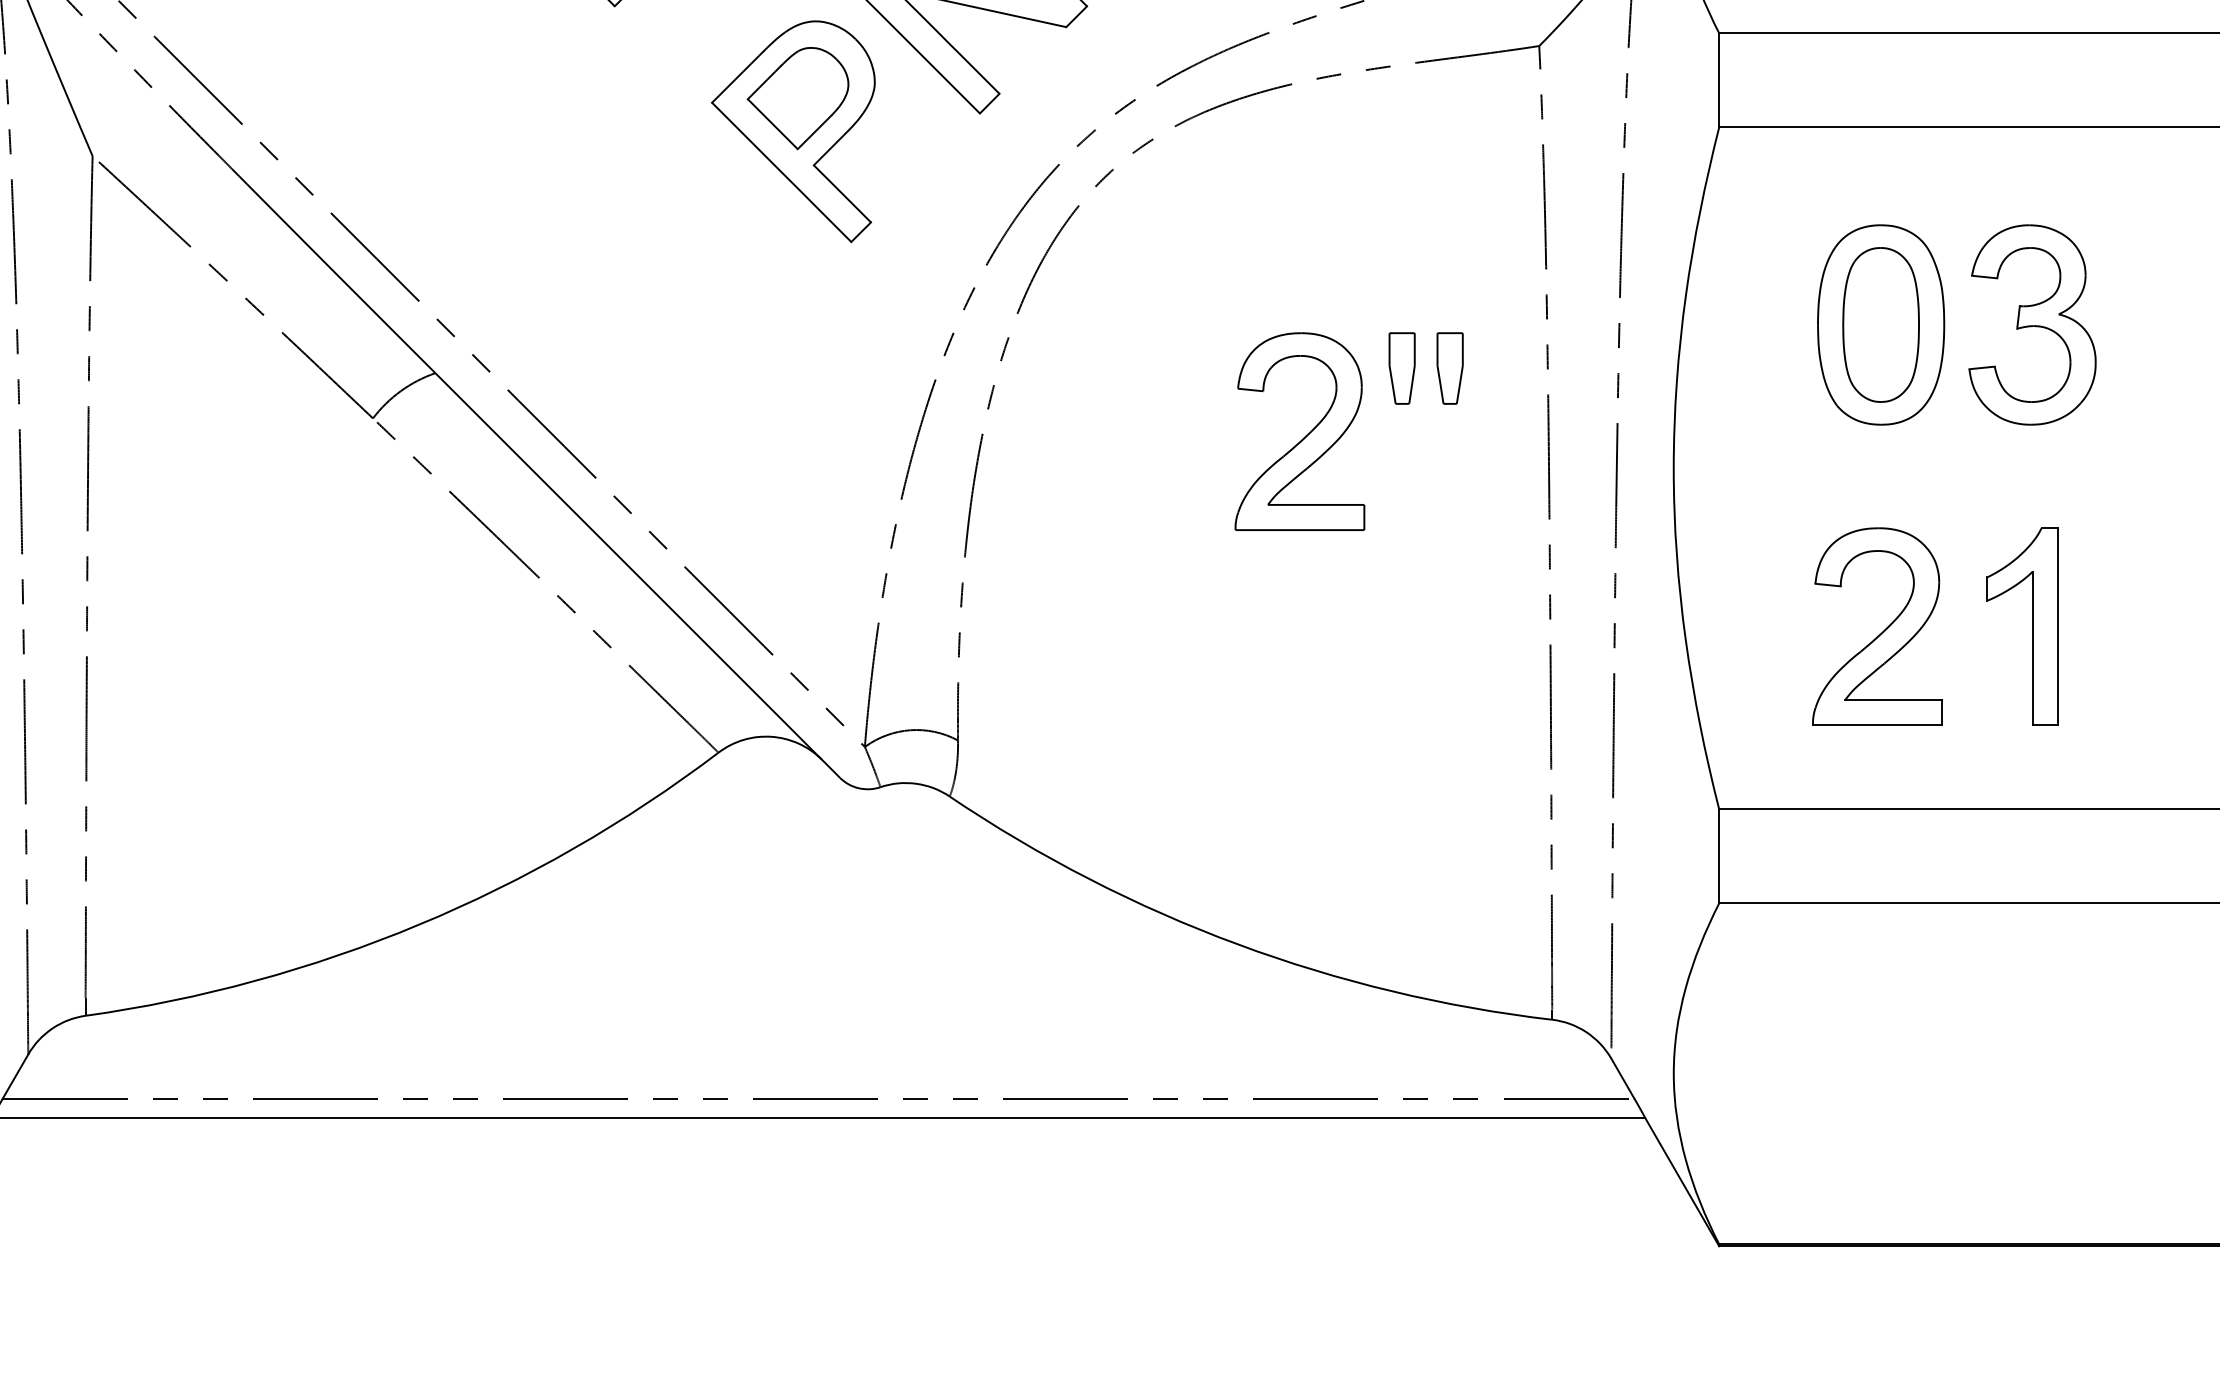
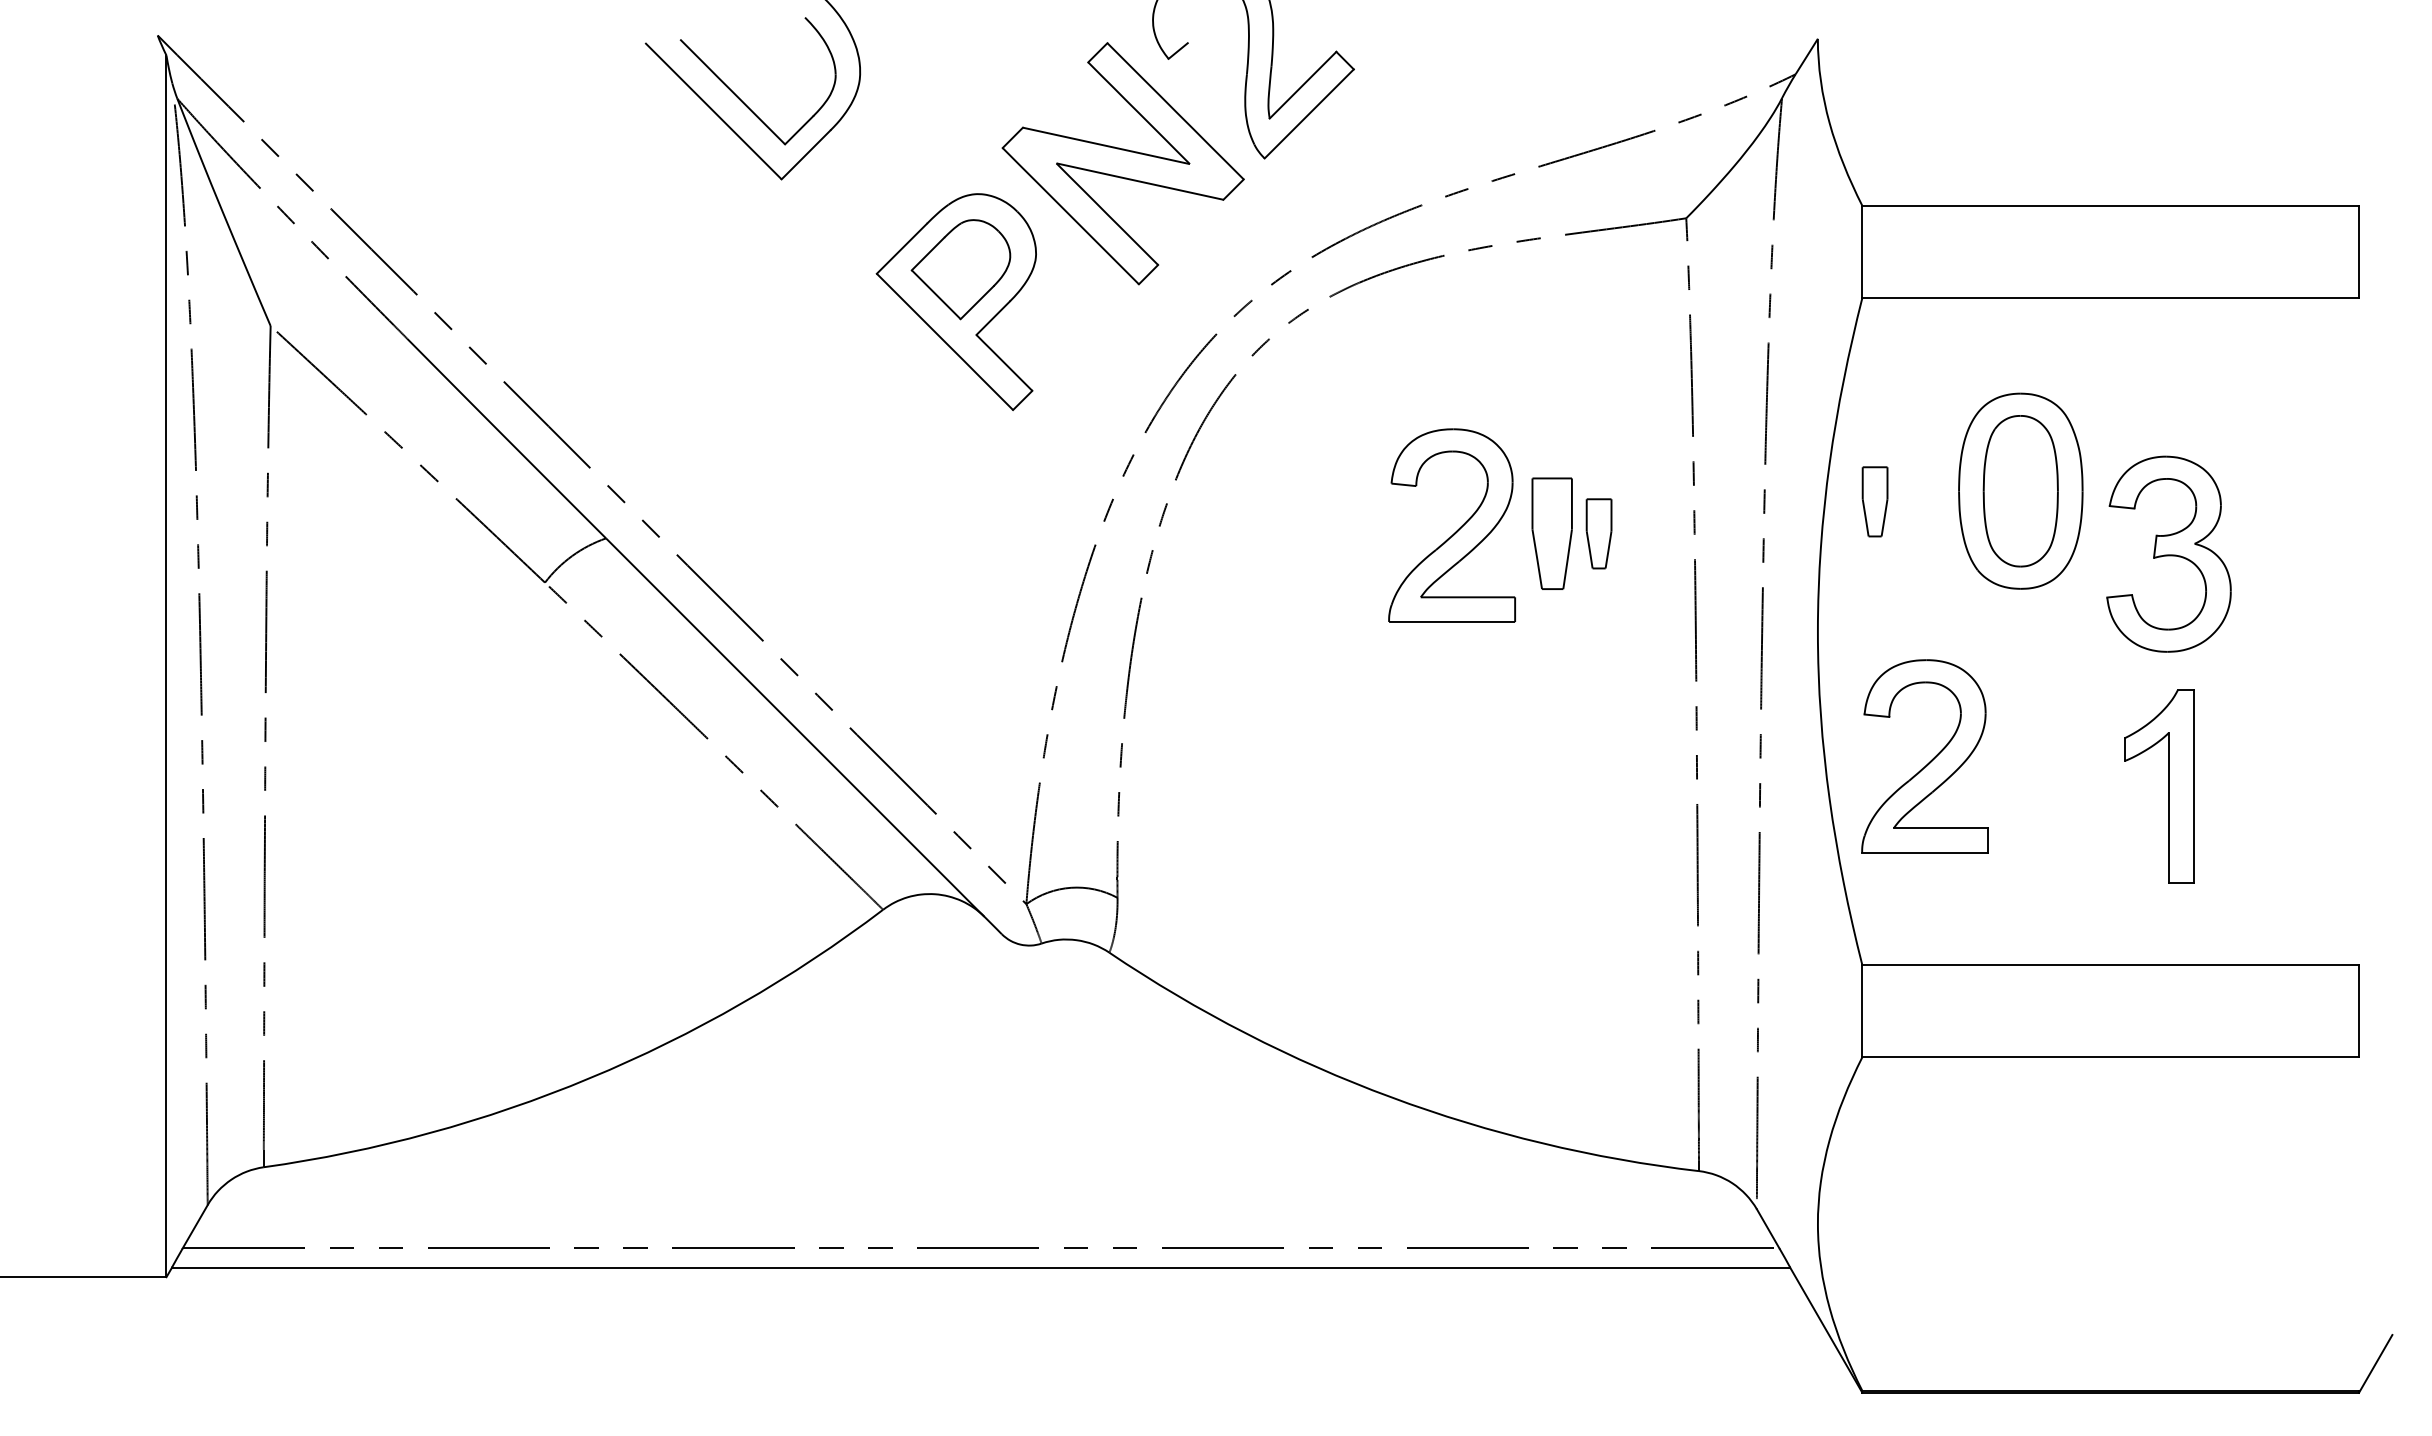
part: (2032, 324) -> (2168, 553), moved
part: (1731, 335) -> (1874, 501), added
part: (1401, 368) -> (1551, 533), size x1.6
part: (1304, 436) -> (1456, 530), moved
part: (1881, 631) -> (1929, 761), moved

